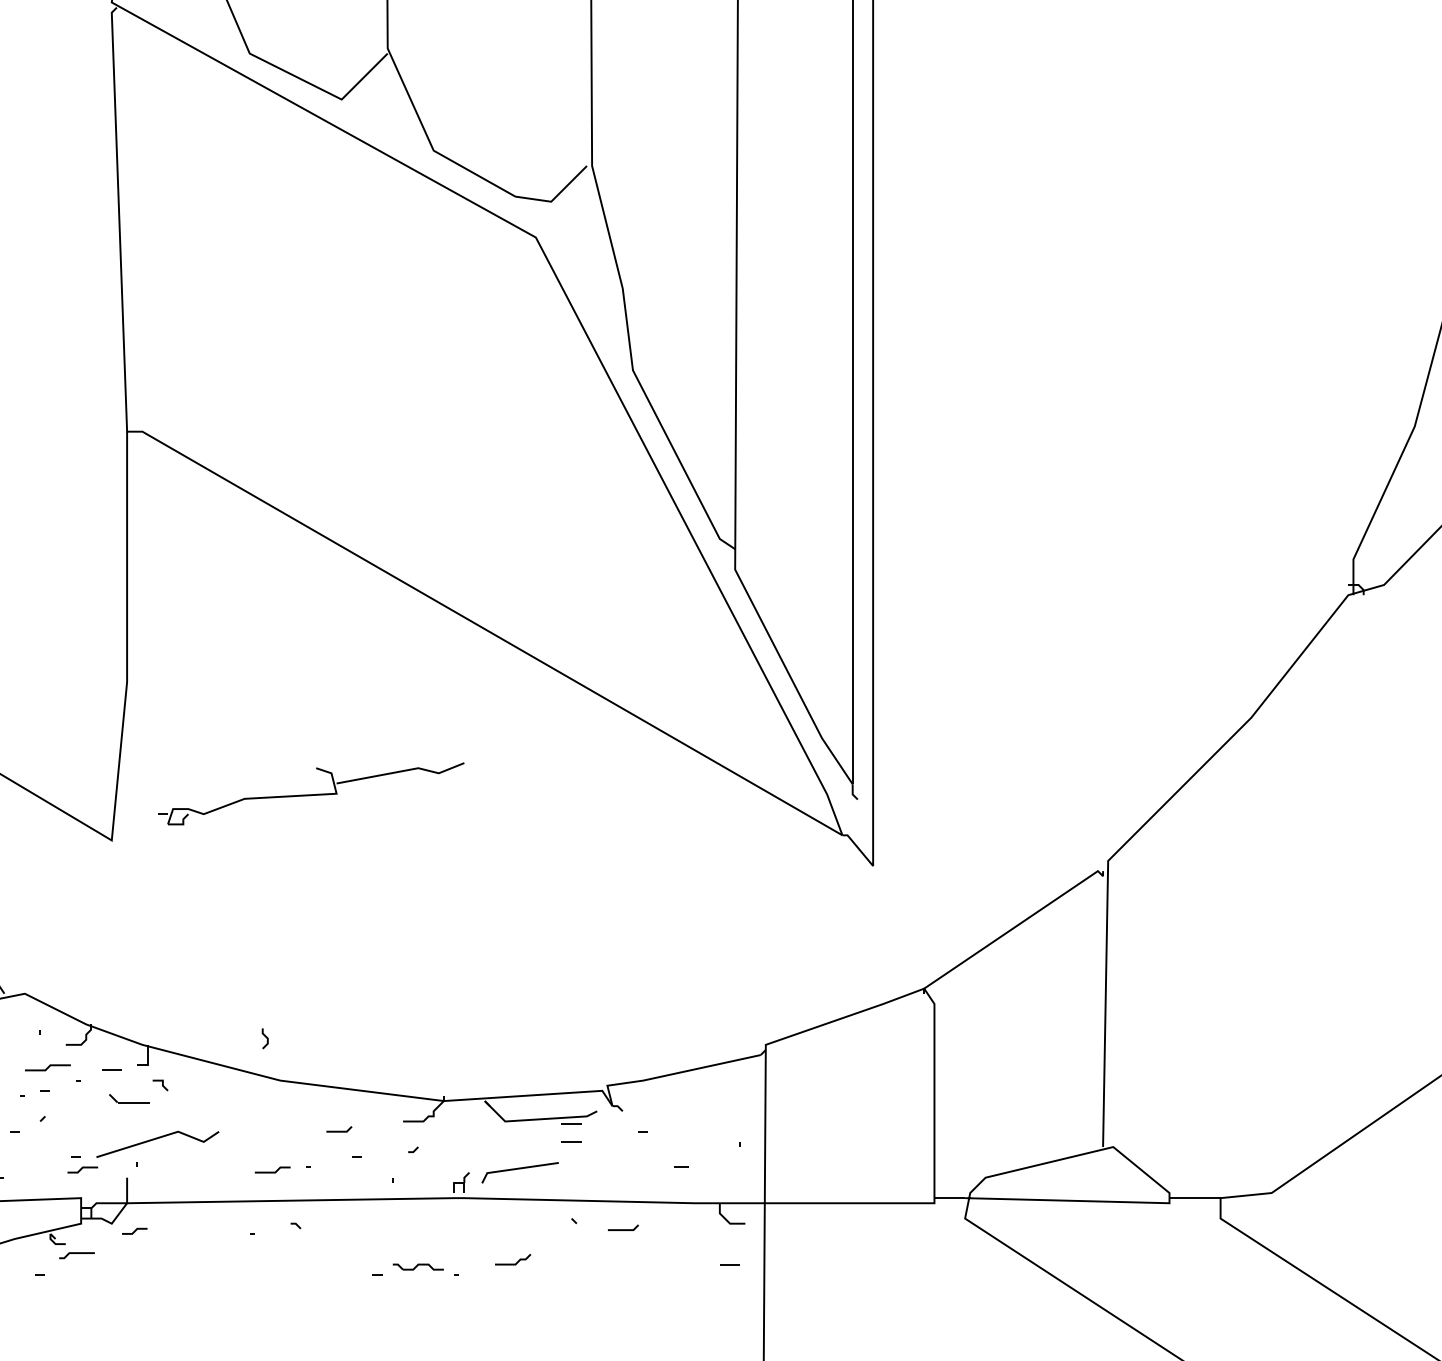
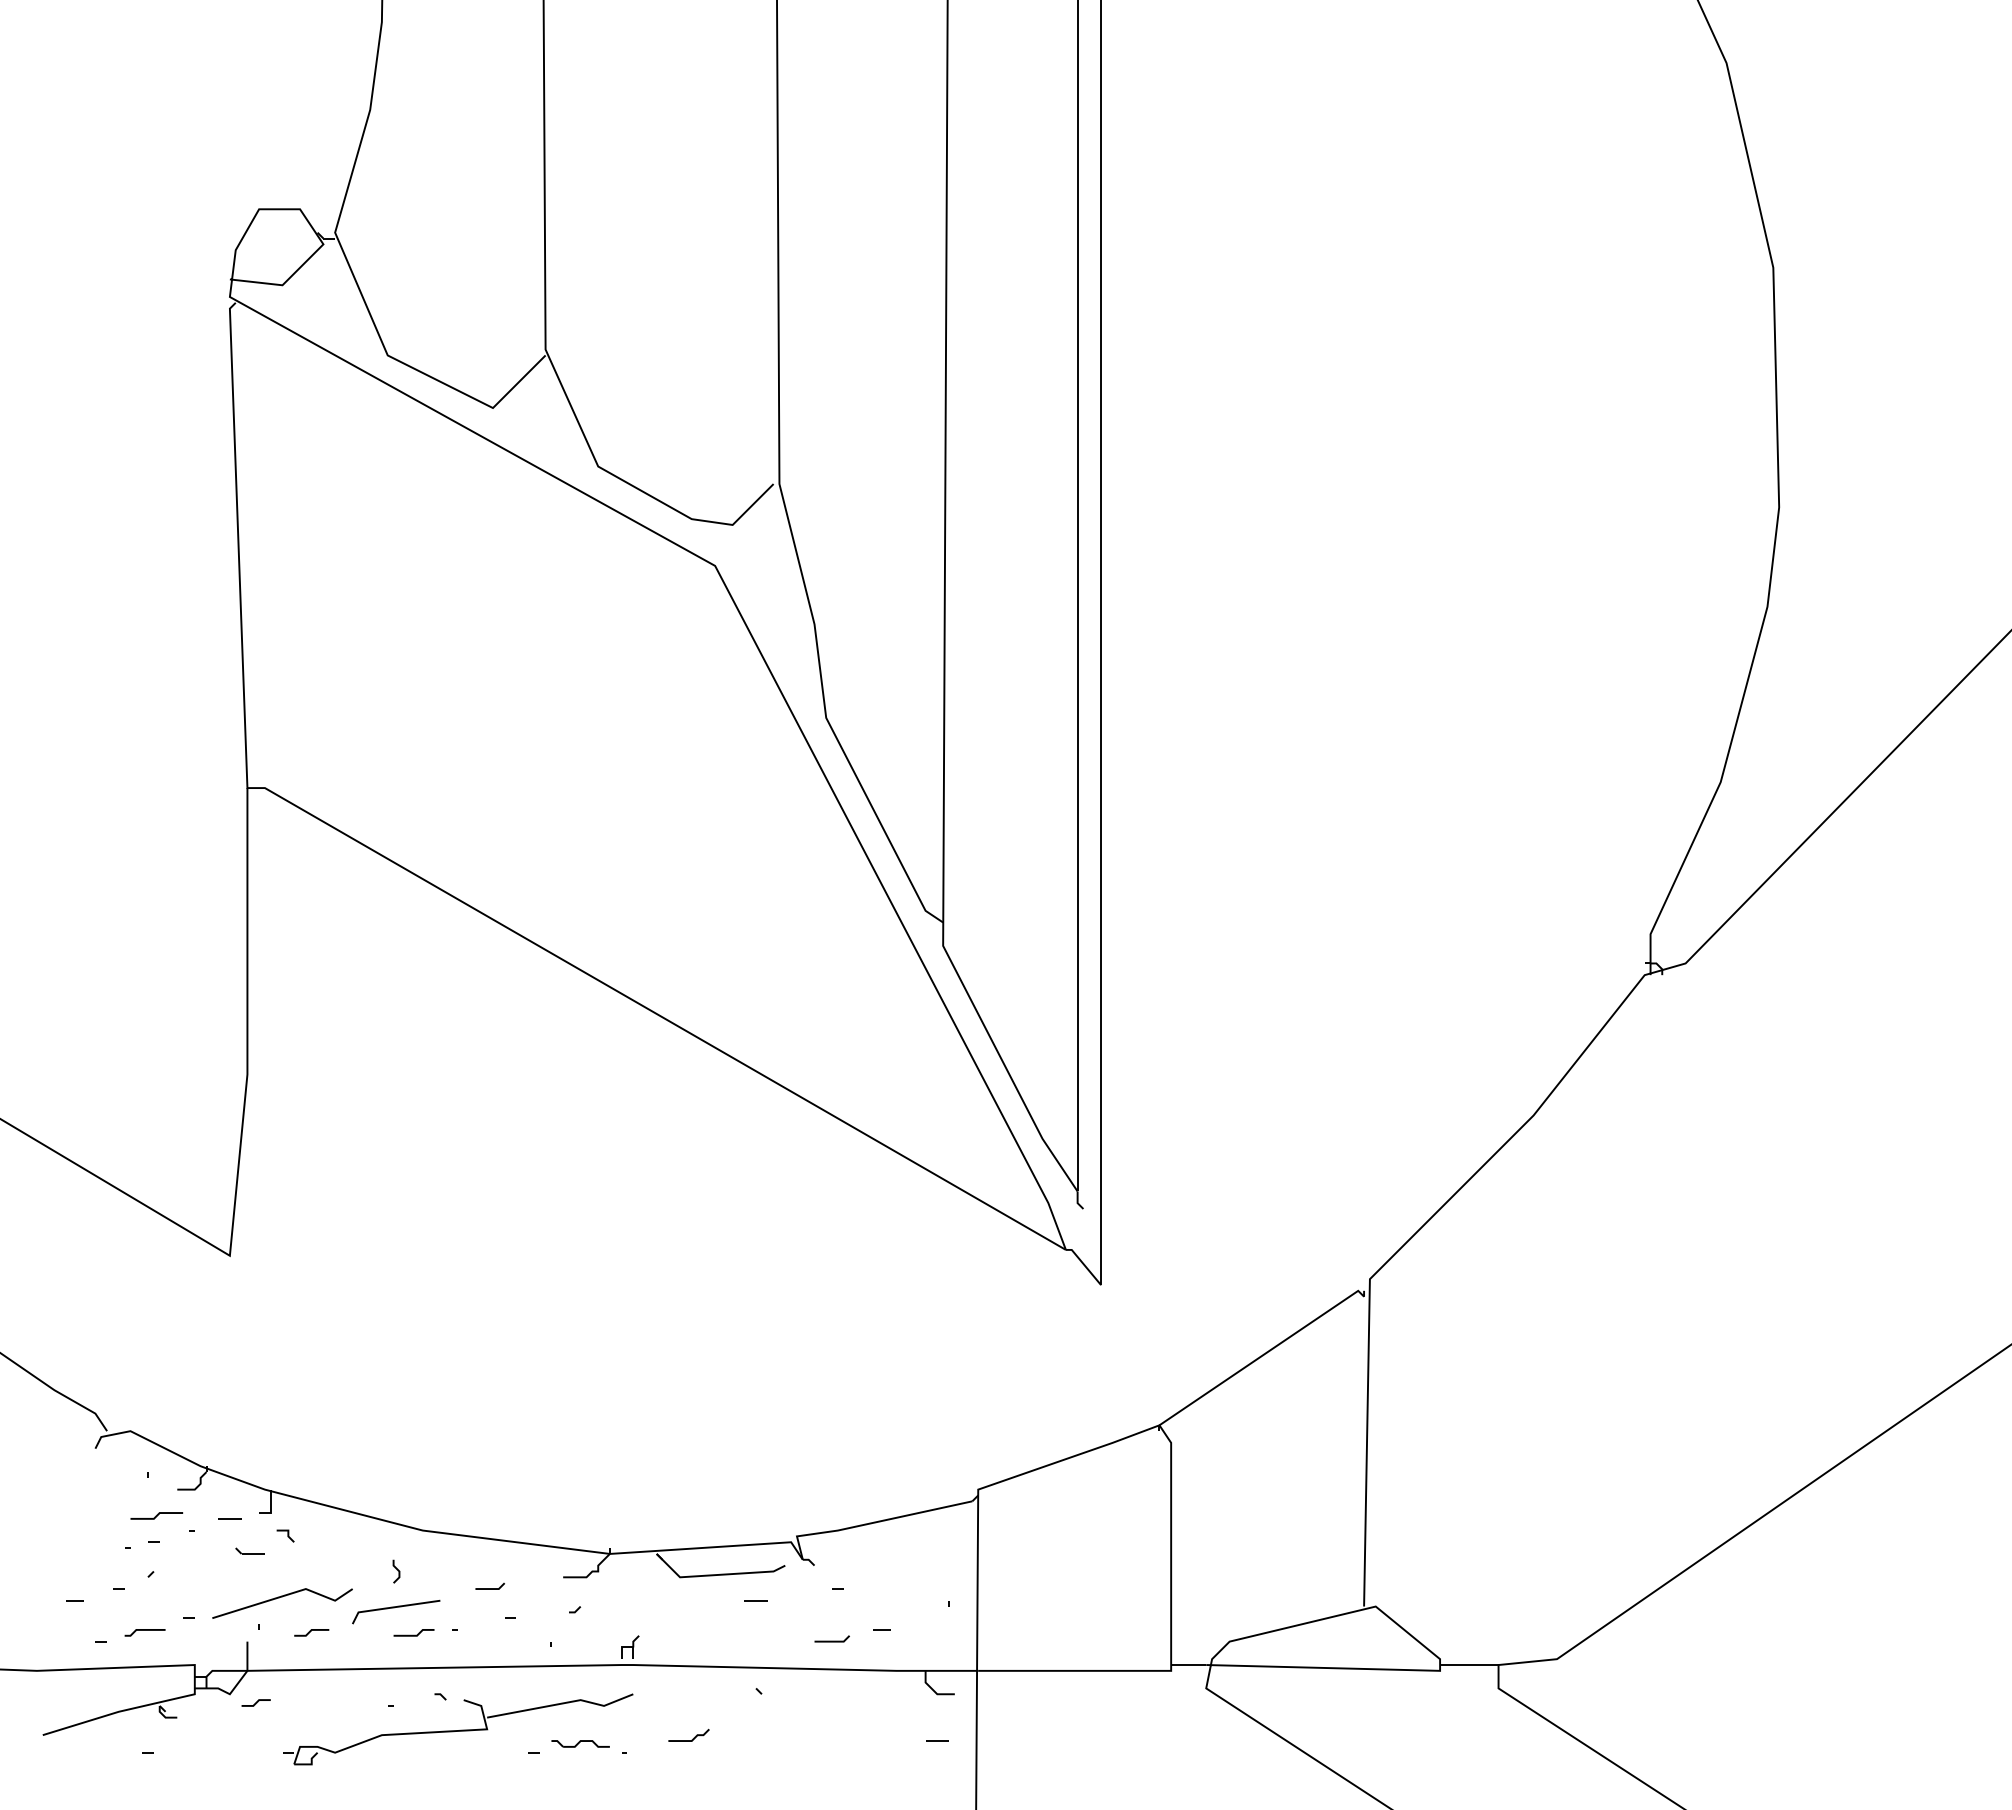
part: (311, 793) -> (458, 1729), moved
line: (266, 1037) -> (397, 1570), moved
part: (128, 1098) -> (249, 1550), size x0.62
line: (571, 1124) -> (755, 1580), removed
line: (82, 1168) -> (311, 1631), moved
line: (518, 1169) -> (394, 1608), moved
line: (622, 1229) -> (831, 1640), moved
line: (76, 1253) -> (144, 1630), moved

